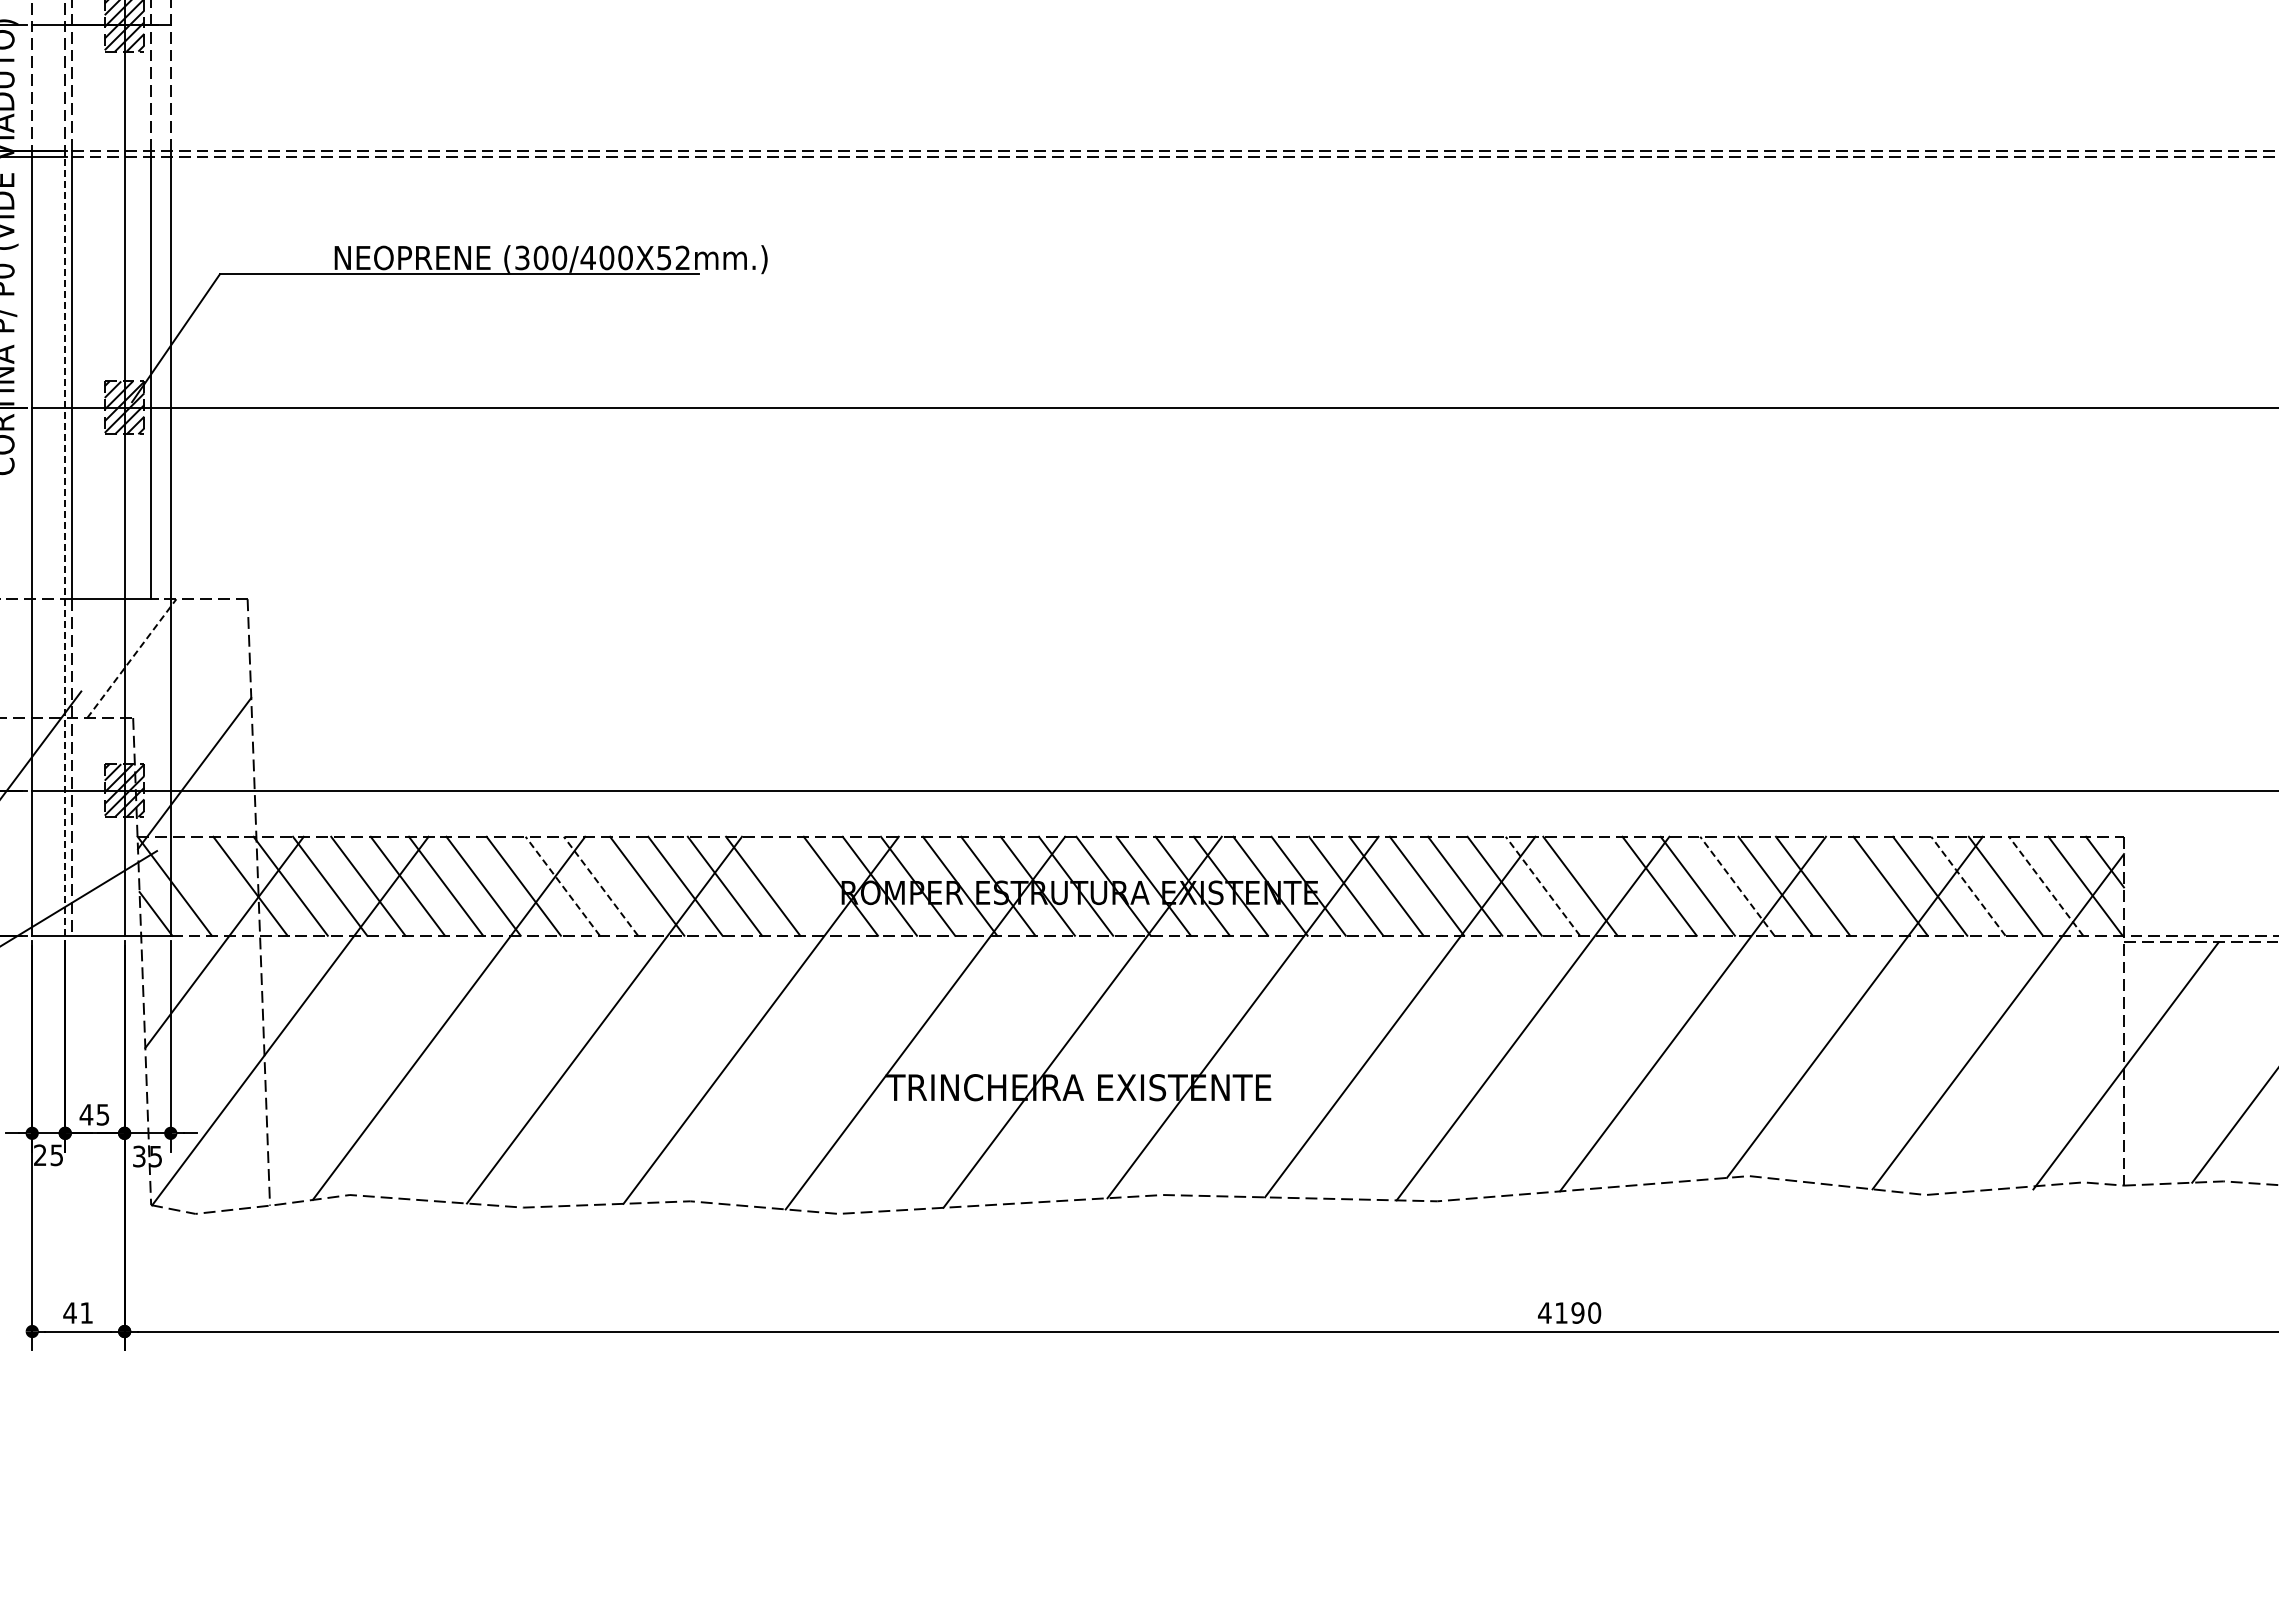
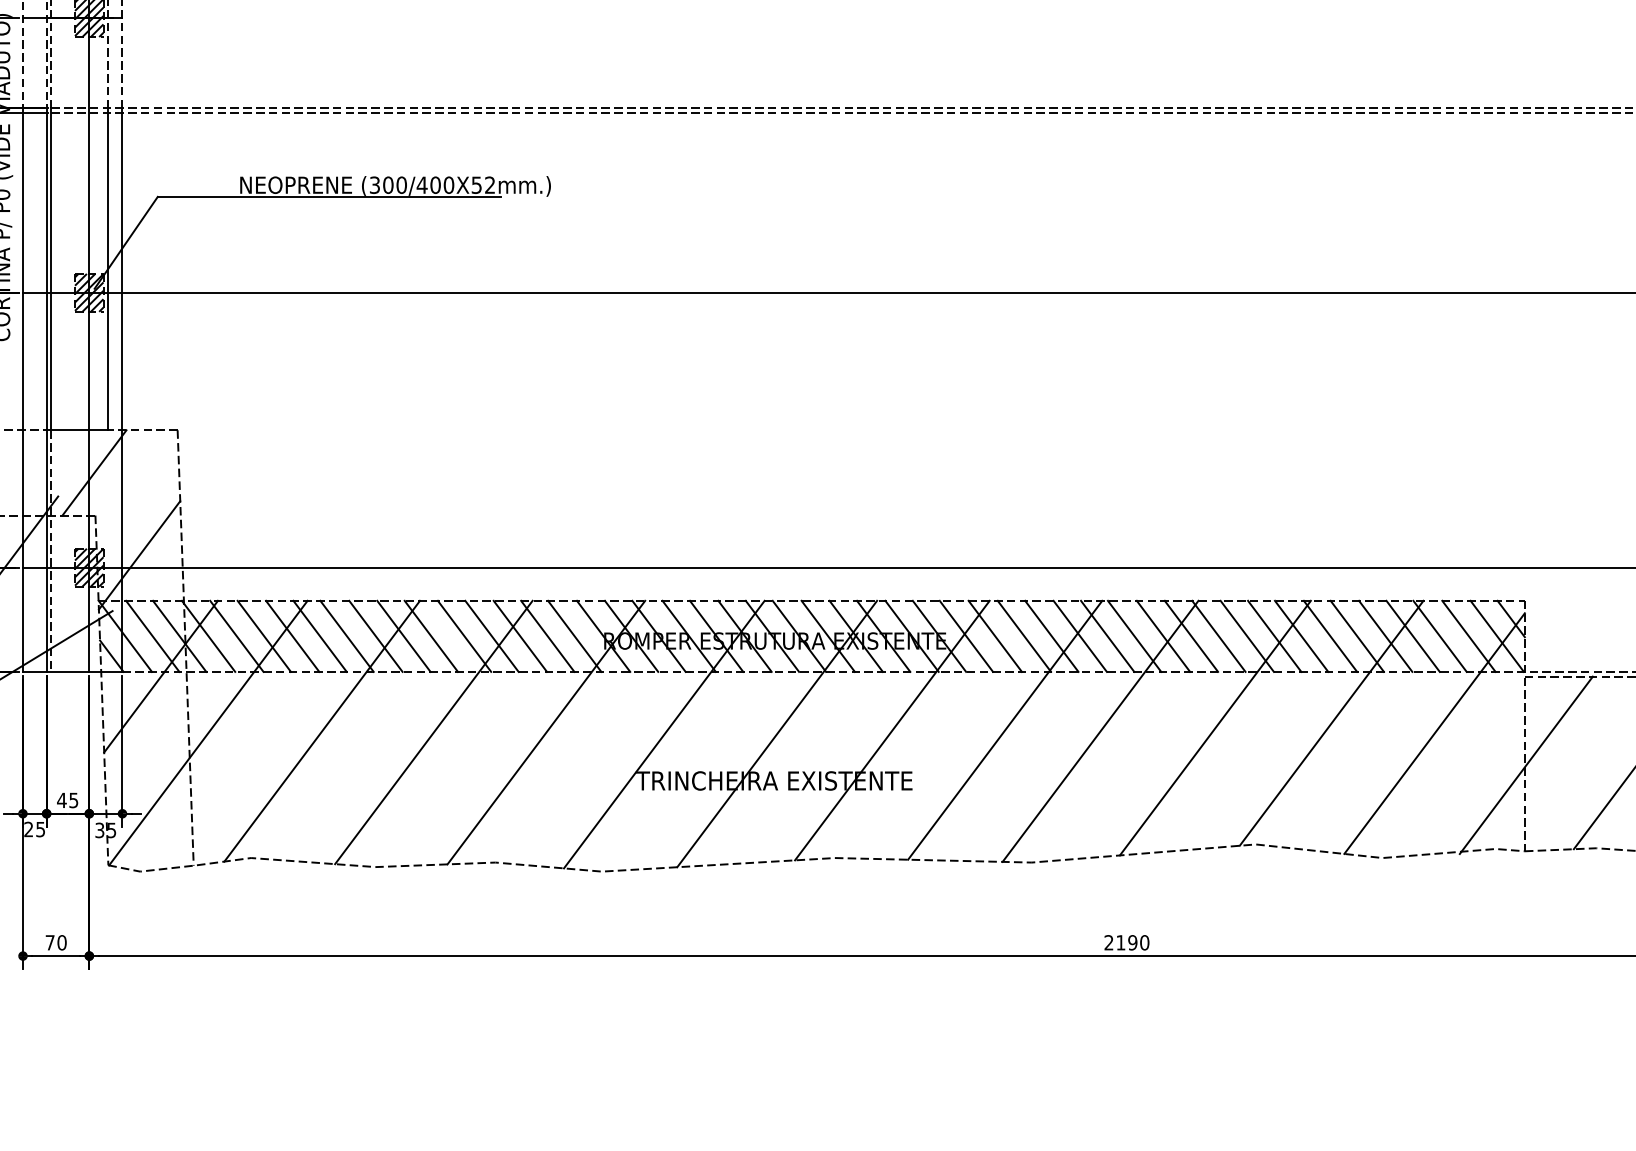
line: (65, 545) -> (46, 391), dashed -> solid
line: (132, 658) -> (94, 472), dashed -> solid
line: (212, 885) -> (152, 635), added
line: (800, 885) -> (574, 635), added
line: (1620, 885) -> (1163, 635), added
line: (1853, 885) -> (1330, 635), added
line: (562, 886) -> (403, 636), dashed -> solid
line: (600, 886) -> (430, 636), dashed -> solid
line: (1542, 886) -> (1107, 636), dashed -> solid
line: (1737, 886) -> (1247, 636), dashed -> solid
line: (1968, 886) -> (1413, 636), dashed -> solid
line: (2046, 886) -> (1469, 636), dashed -> solid
text: (78, 1312) -> (56, 942), 41 -> 70
text: (1544, 1312) -> (1108, 942), 4190 -> 2190

